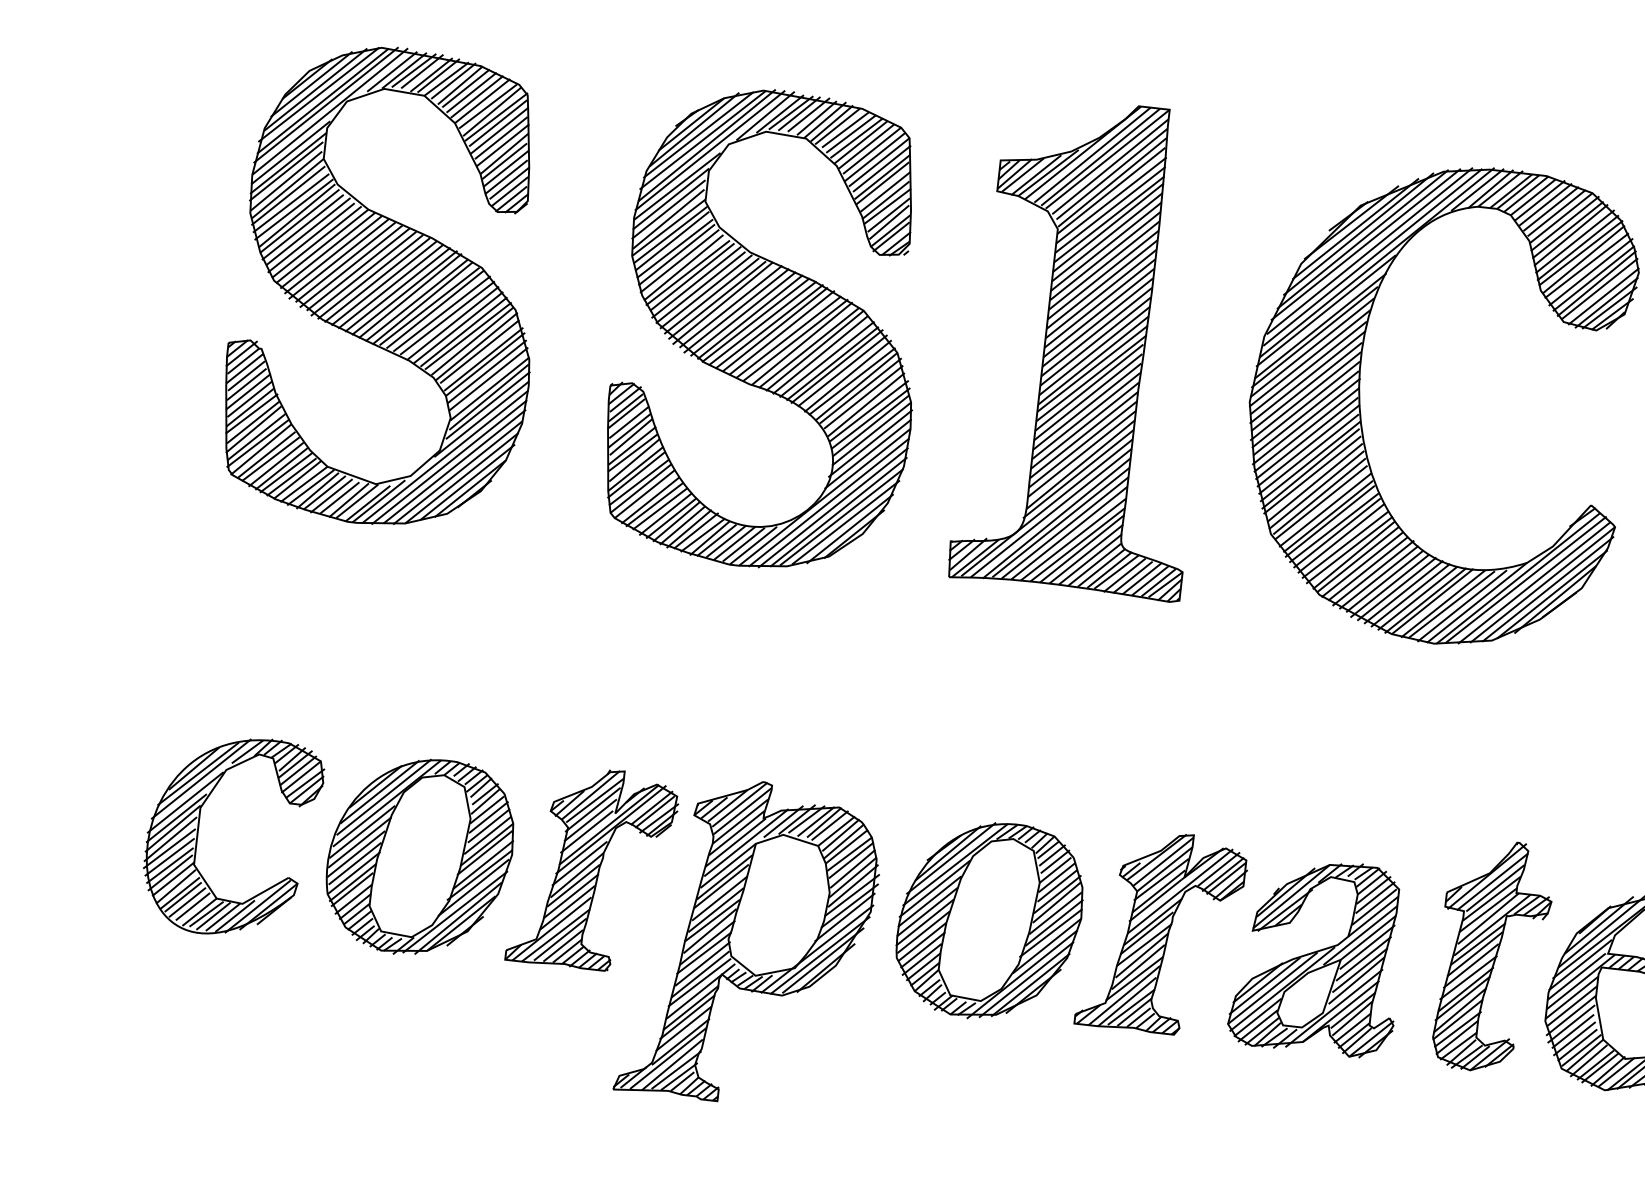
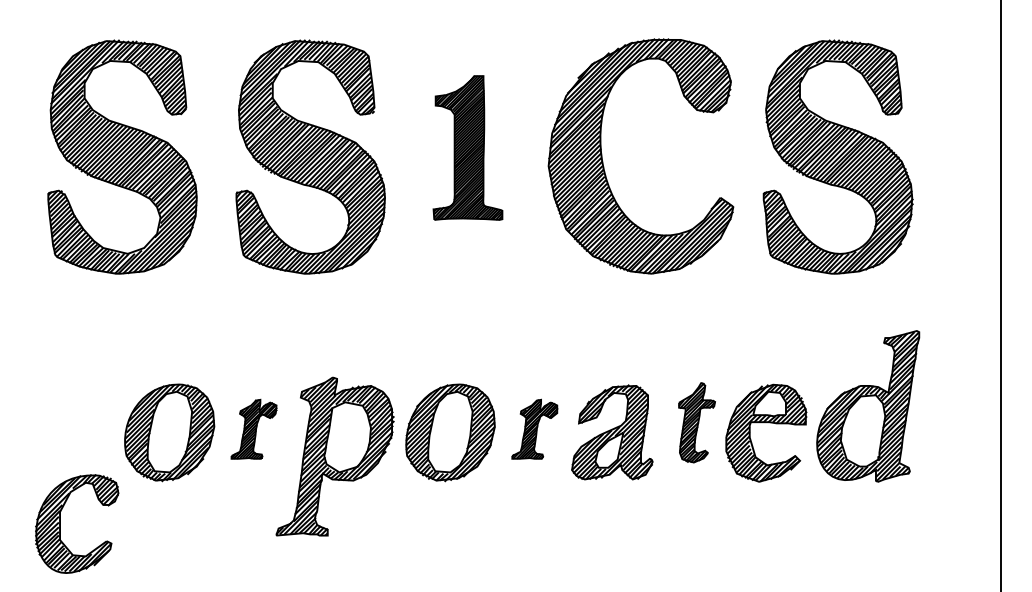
part: (1089, 345) -> (467, 147), size x0.6
part: (198, 831) -> (60, 523), moved
part: (591, 869) -> (253, 429), size x0.6
part: (1161, 933) -> (534, 429), size x0.6
part: (1491, 955) -> (696, 422), size x0.7

